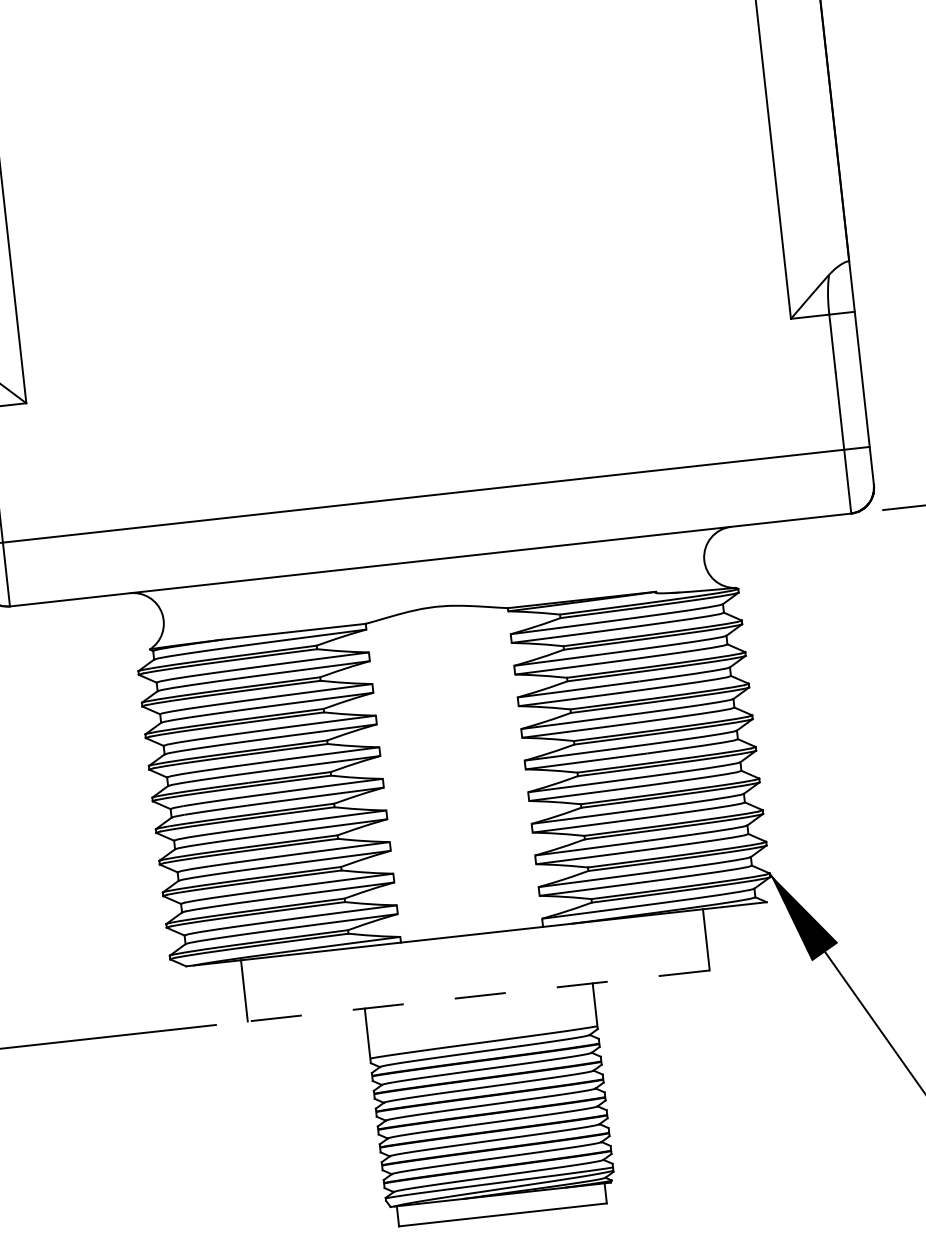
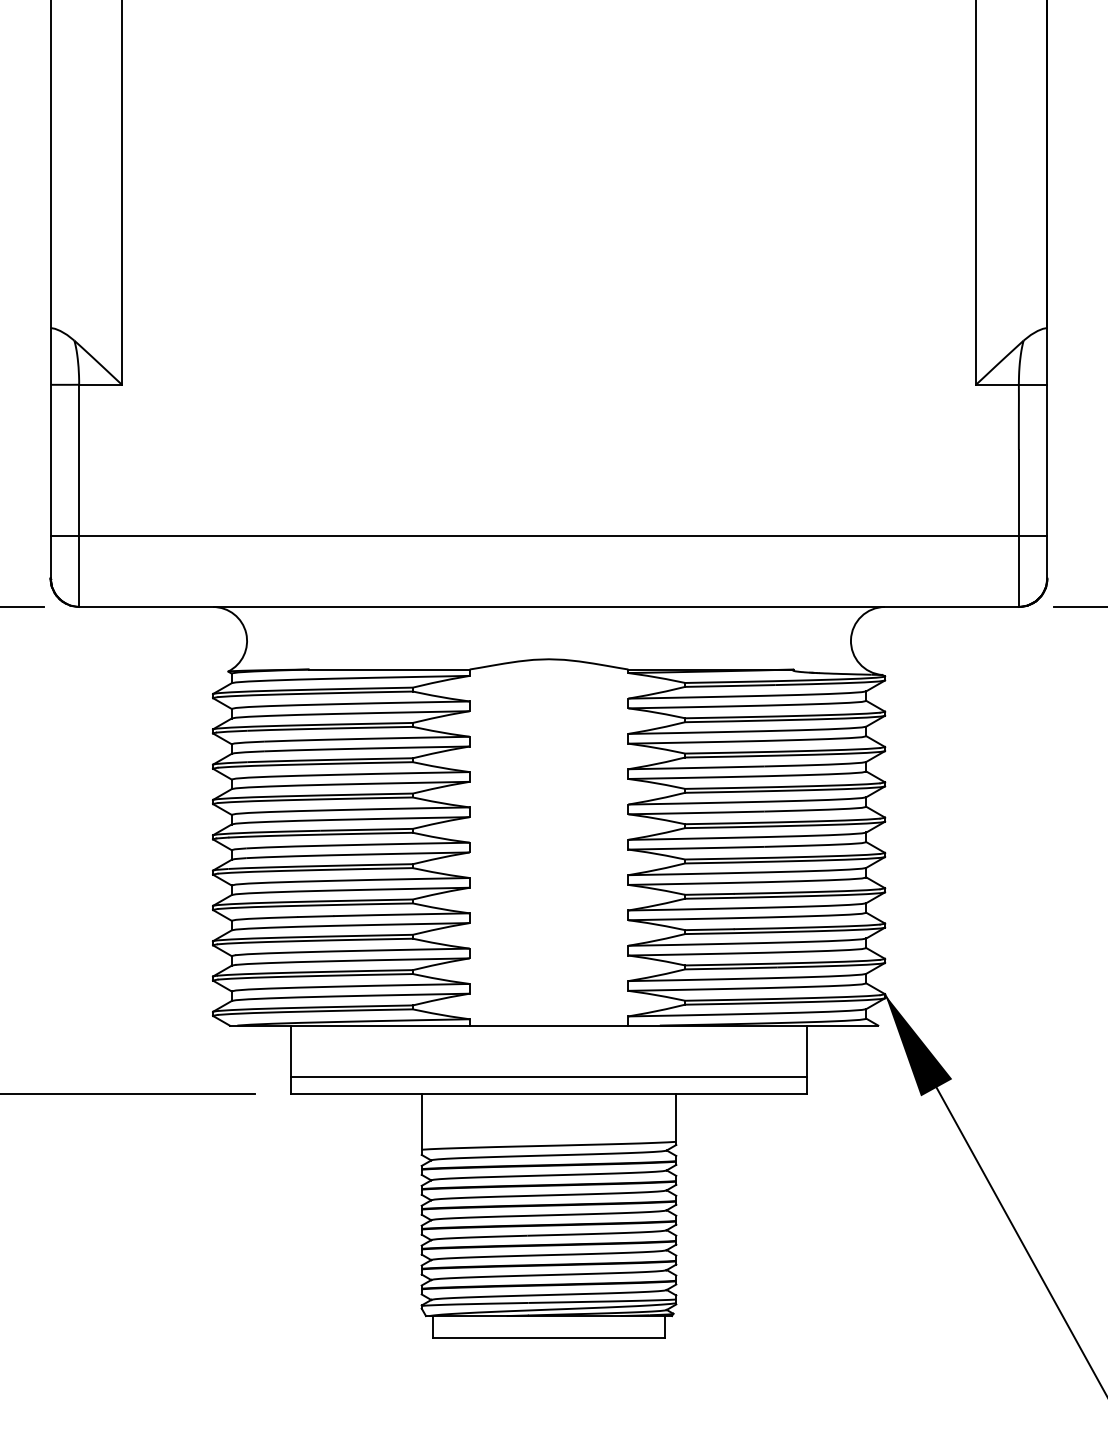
line: (477, 980) -> (549, 1076), added
line: (479, 995) -> (549, 1093), dashed -> solid

